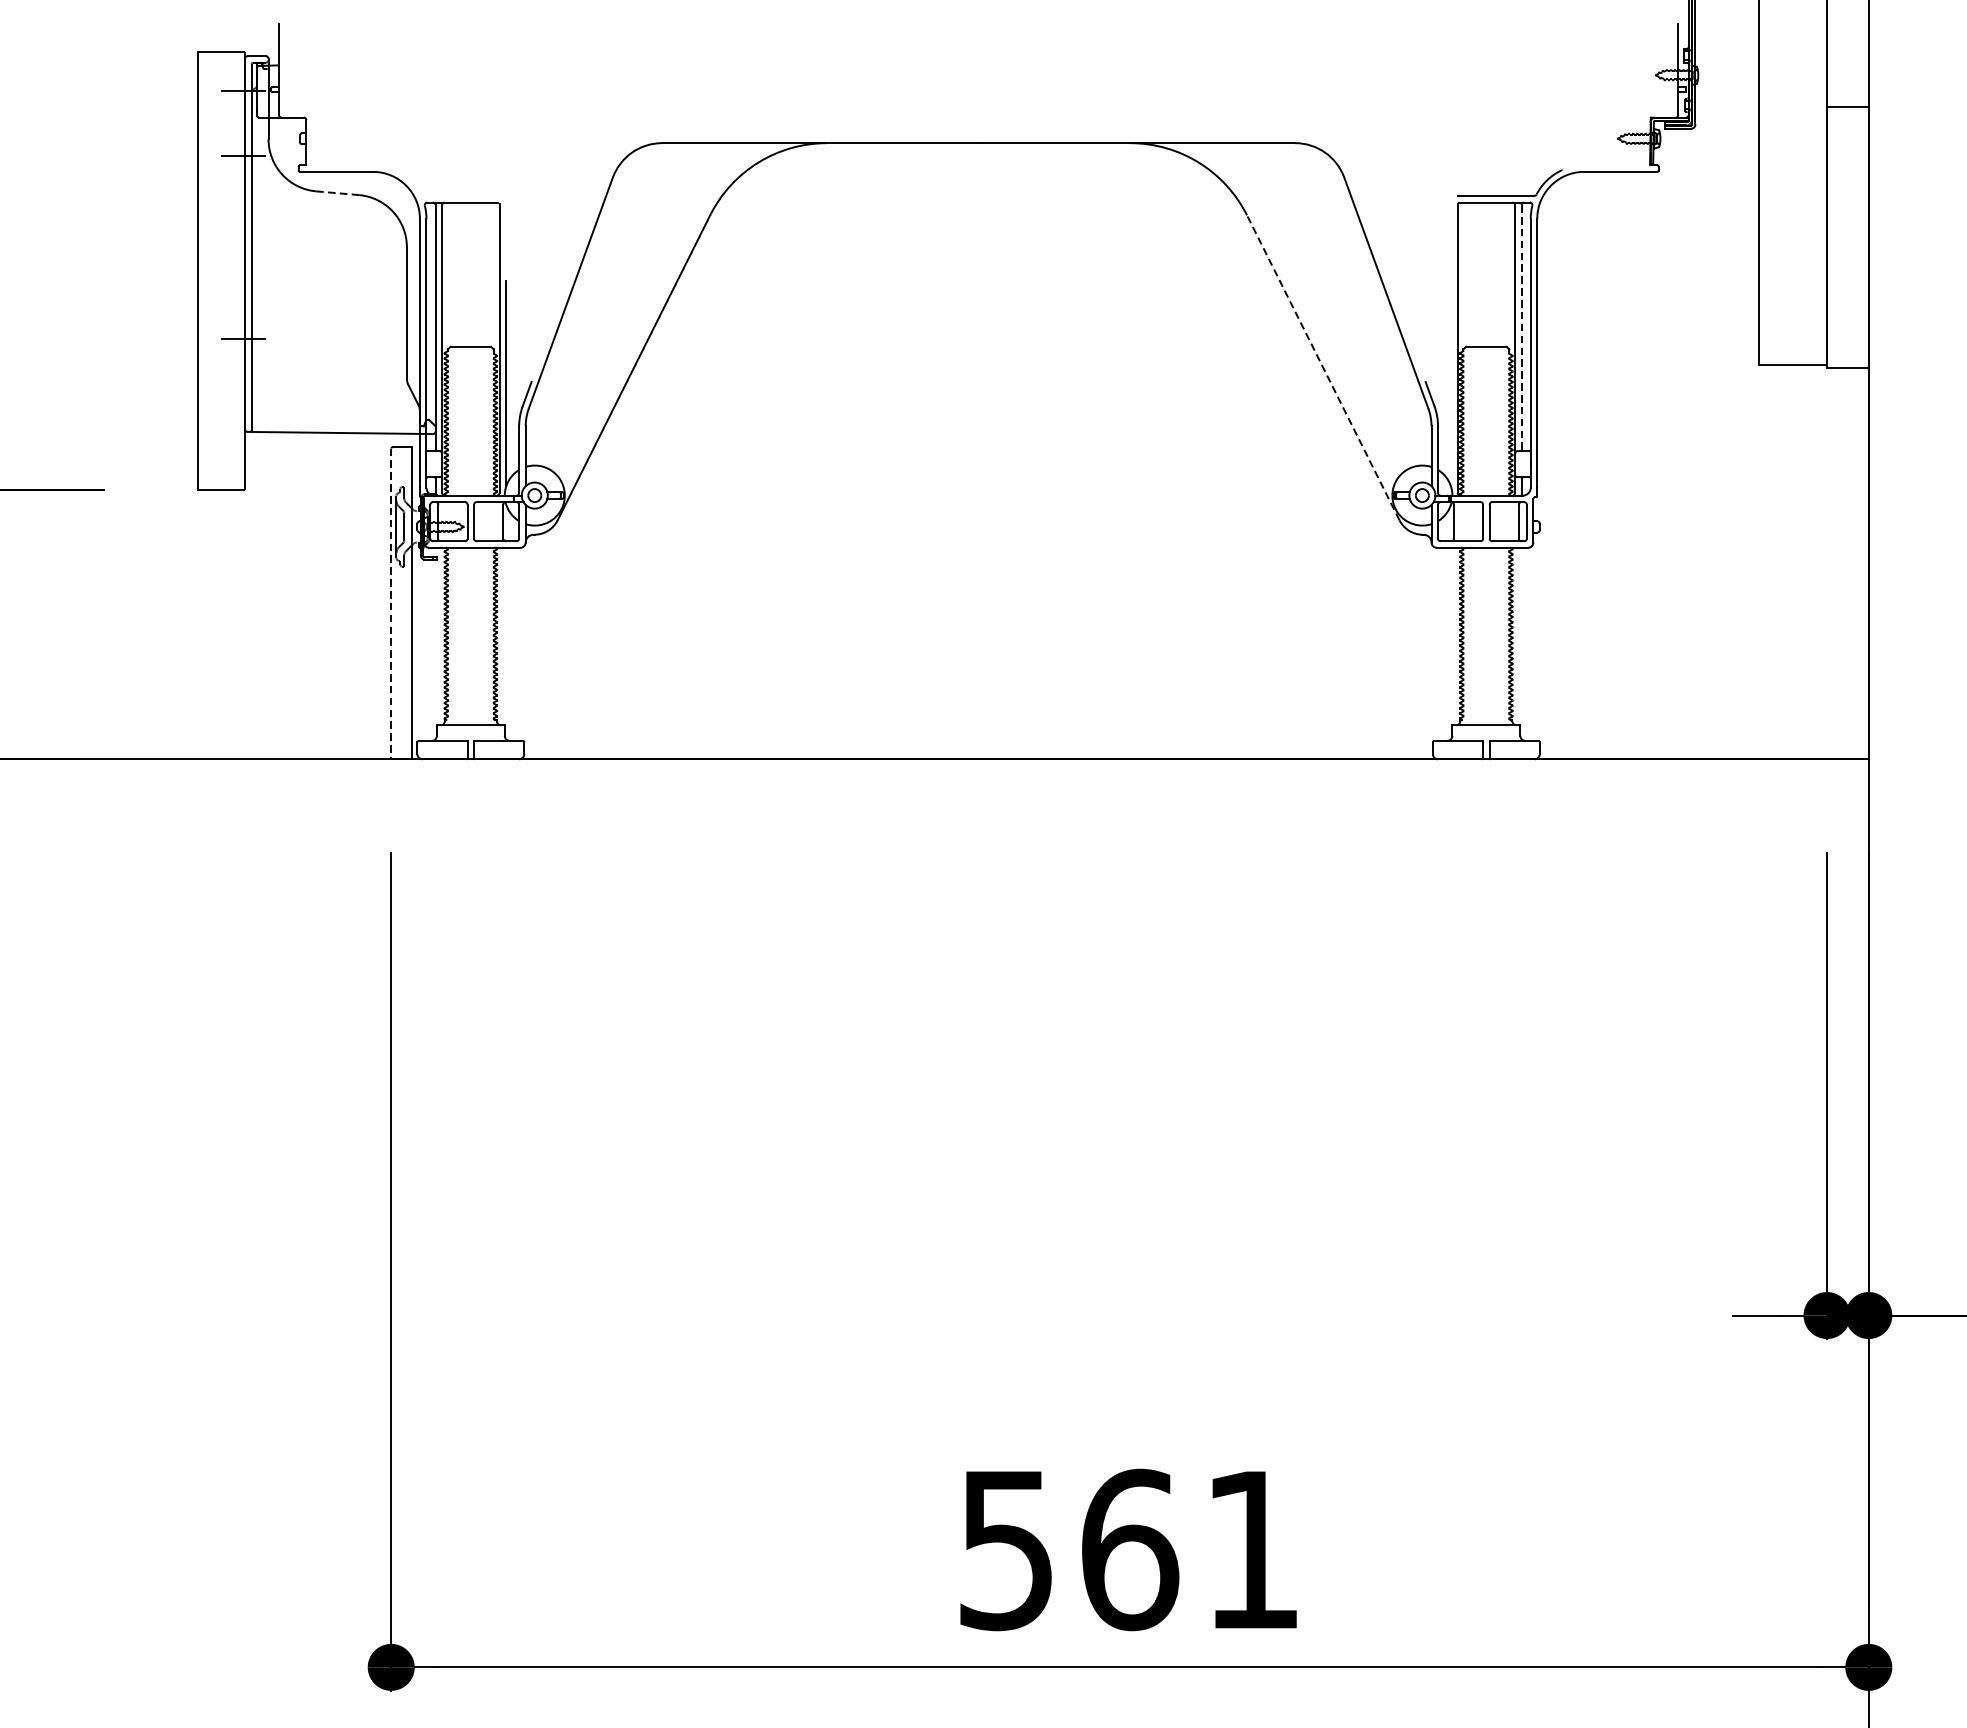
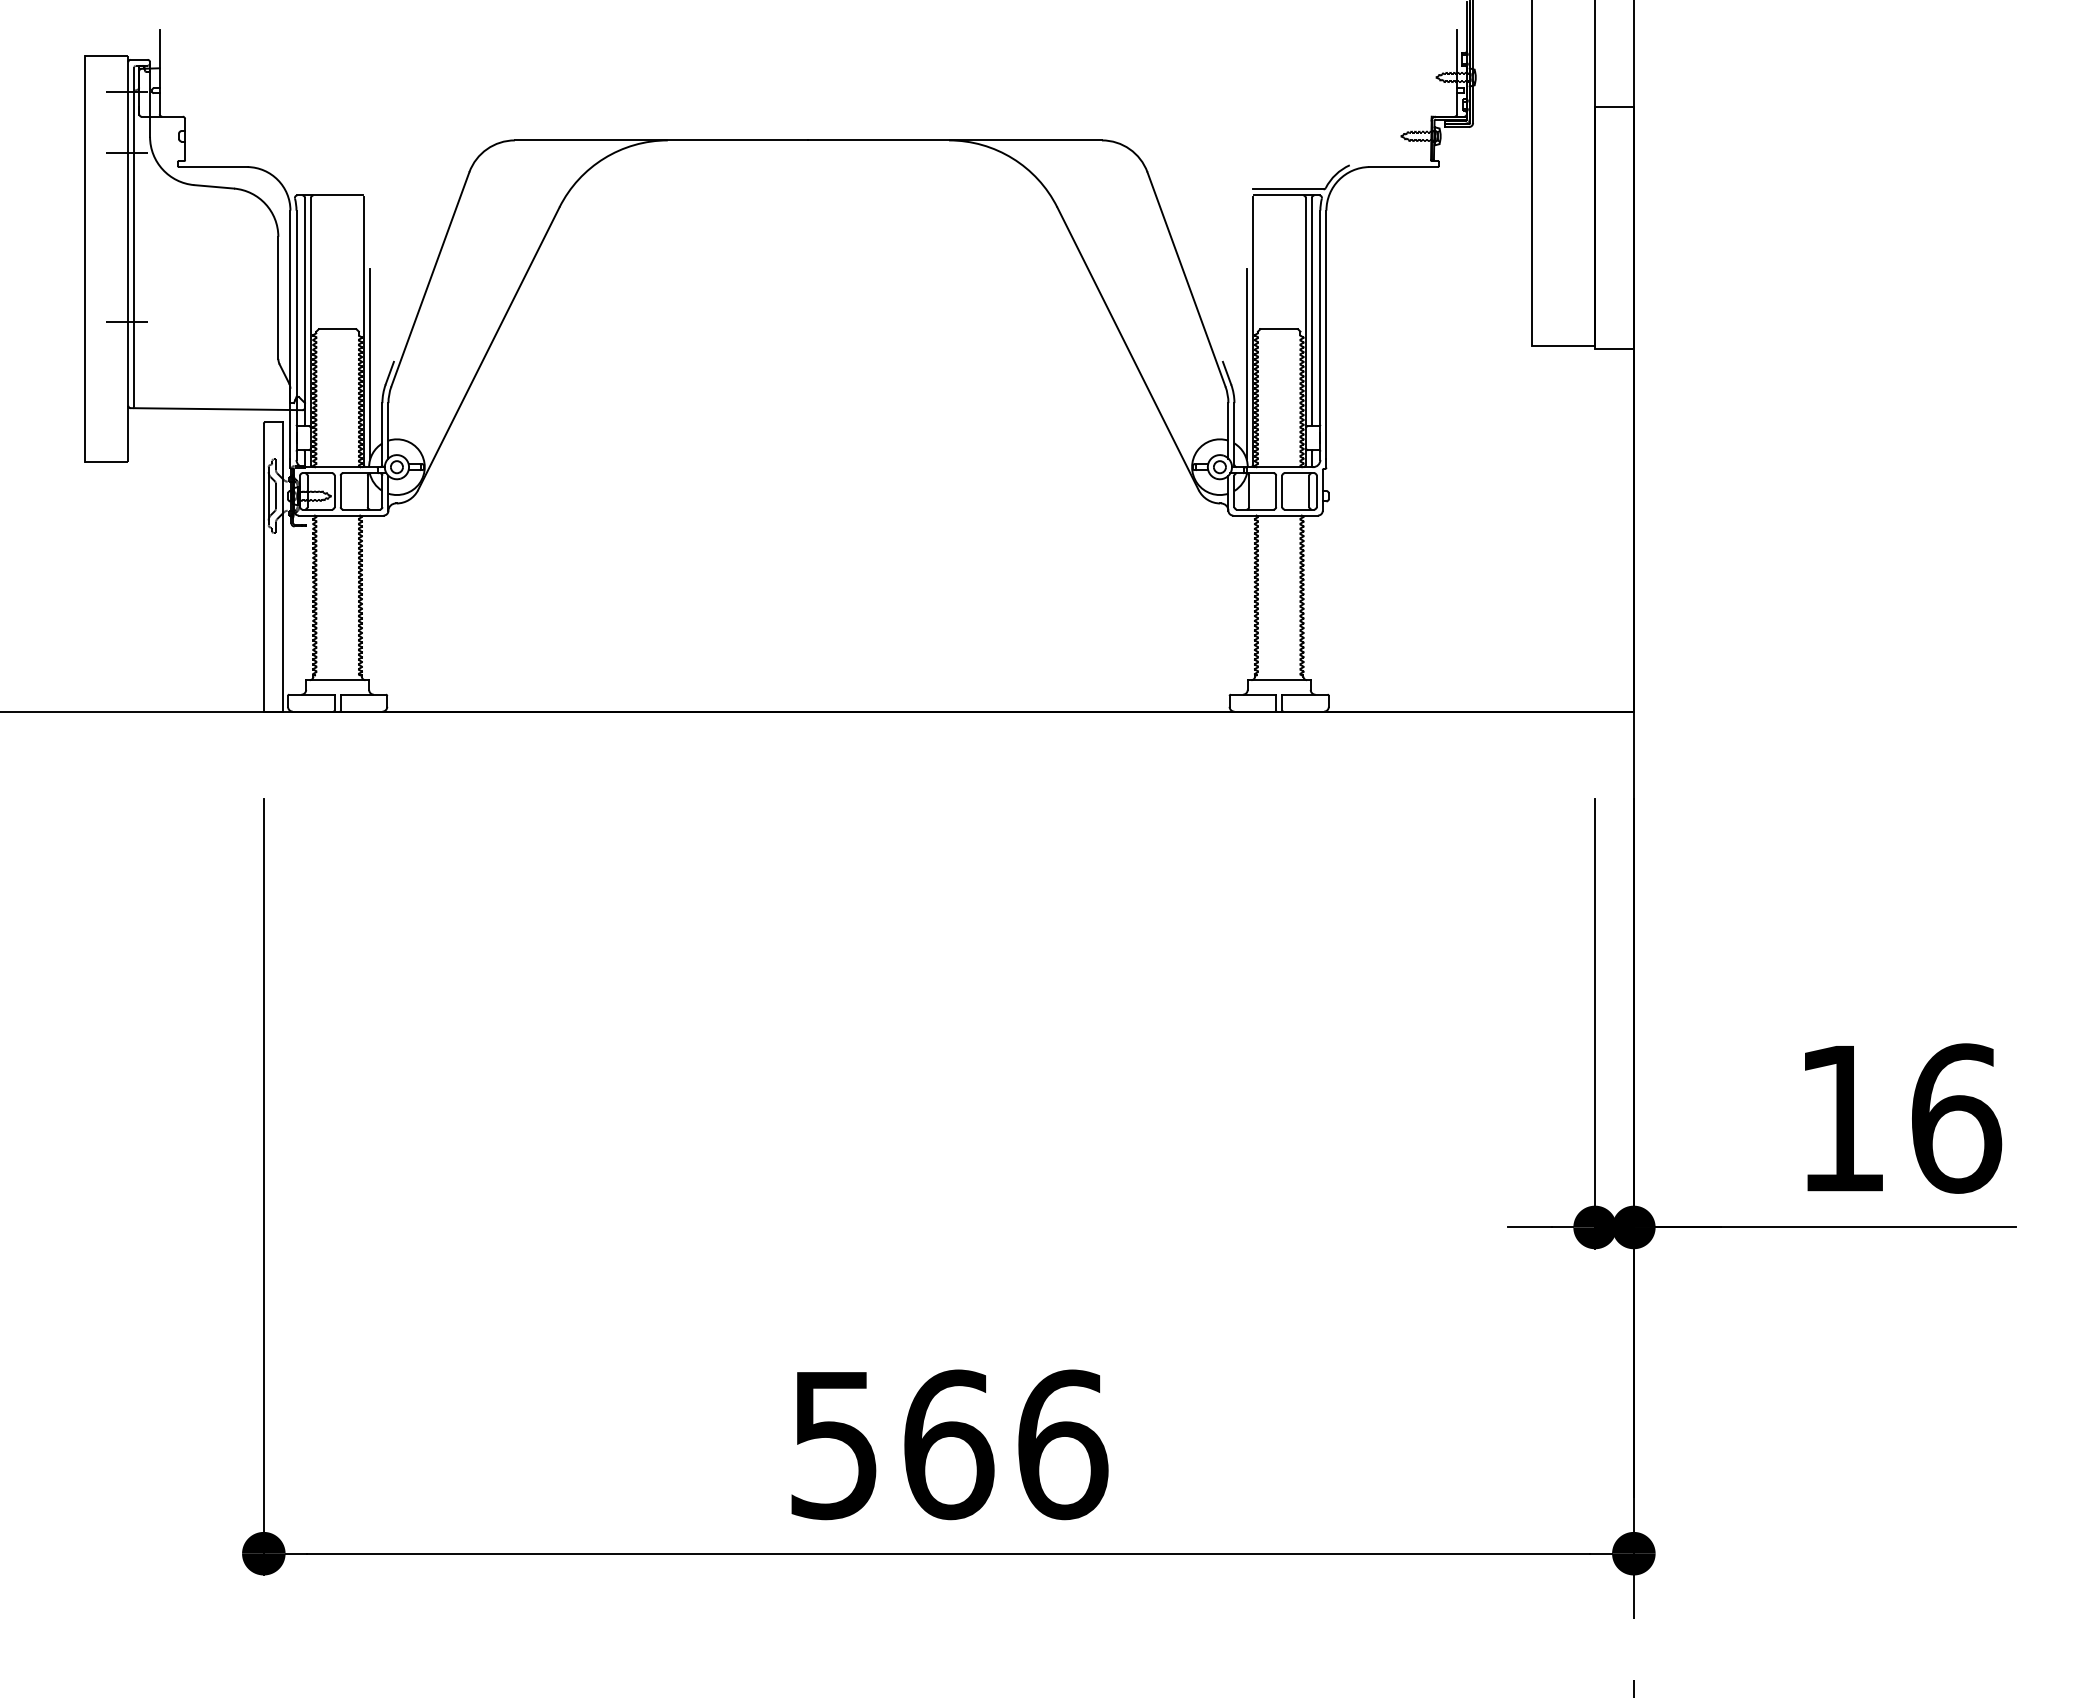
line: (338, 192) -> (214, 186), dashed -> solid
line: (1521, 327) -> (1311, 311), dashed -> solid
line: (1322, 367) -> (1127, 348), dashed -> solid
line: (1451, 383) -> (1246, 363), added
line: (390, 604) -> (263, 568), dashed -> solid
text: (1253, 1549) -> (1063, 1444), 561 -> 566

